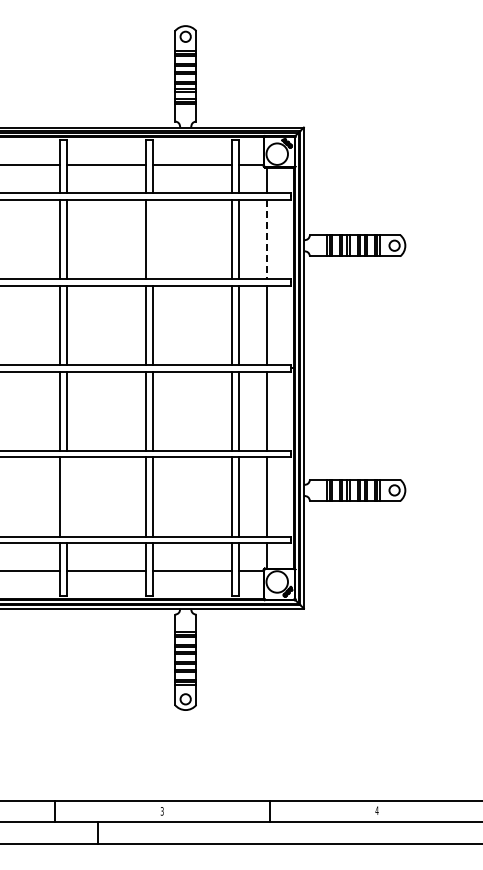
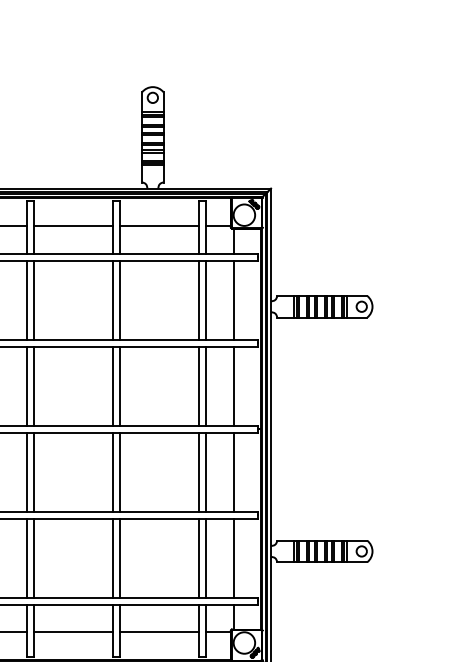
line: (152, 238) -> (119, 299), added
line: (266, 239) -> (233, 300), dashed -> solid
line: (66, 496) -> (33, 557), added

